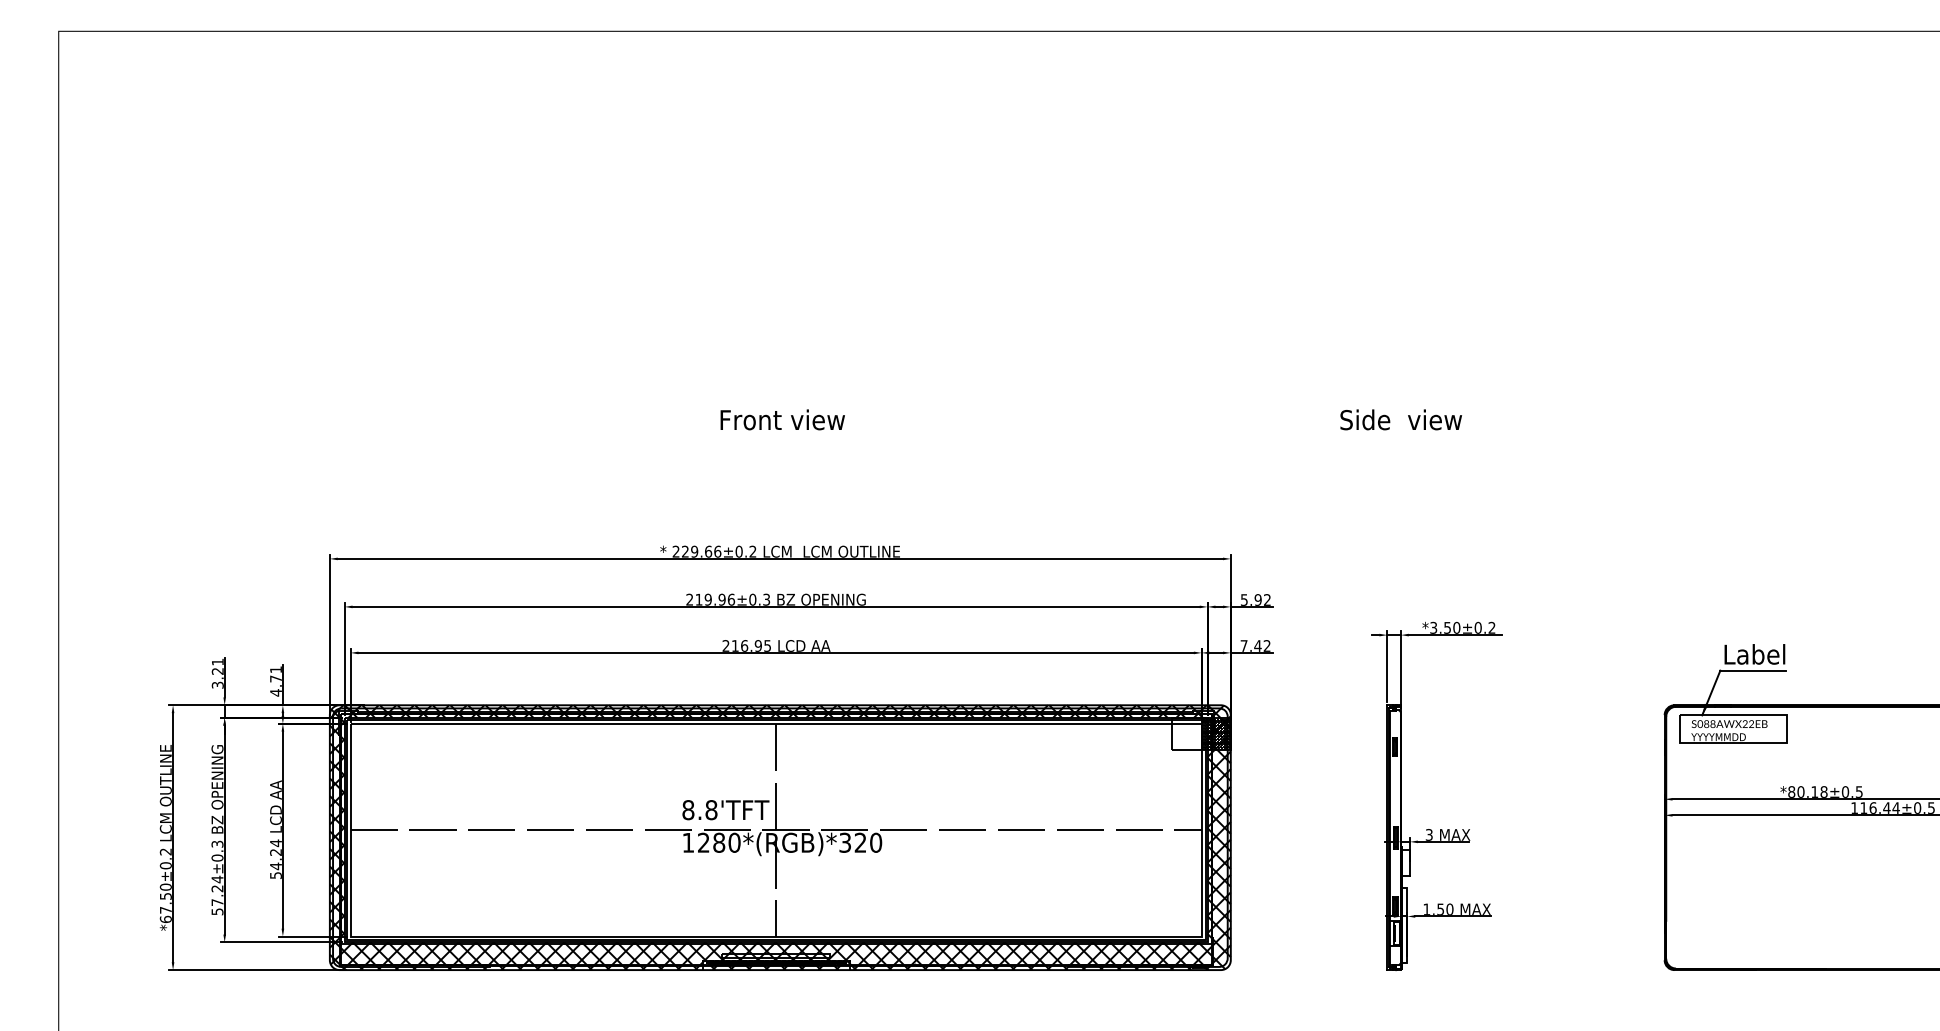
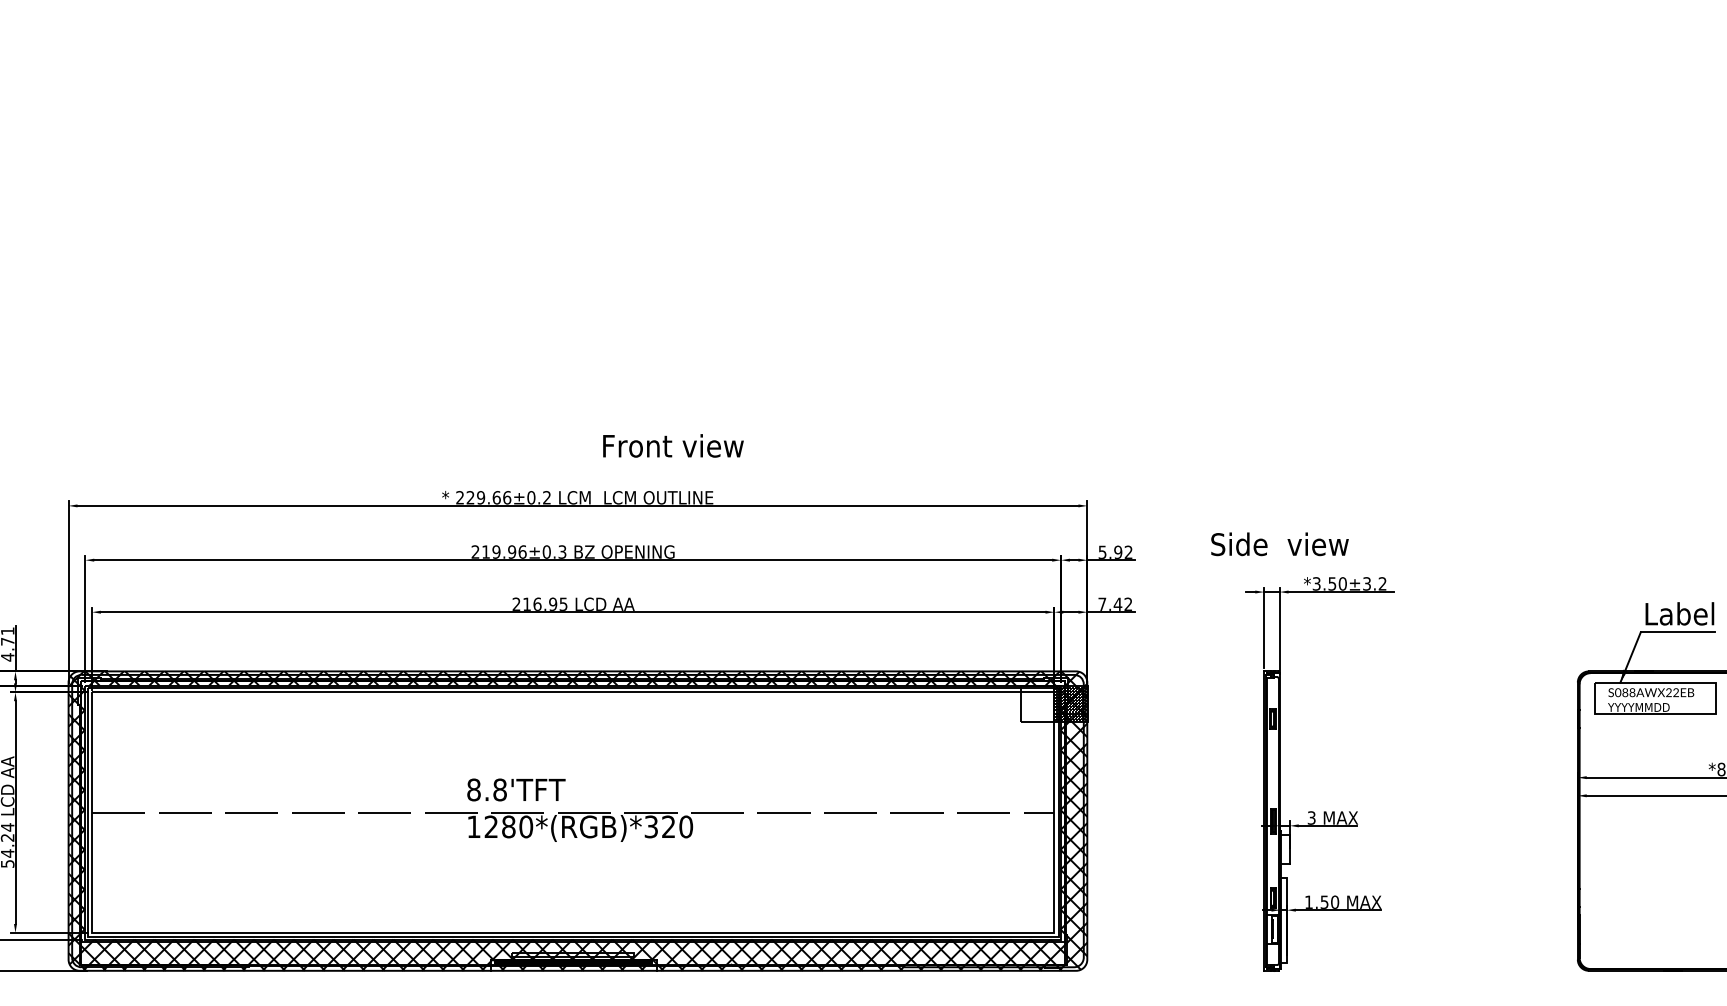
text: (782, 419) -> (673, 445), moved
text: (1400, 419) -> (1279, 543), moved
text: (1477, 627) -> (1366, 583), *3.50±0.2 -> *3.50±3.2
line: (776, 829) -> (573, 811), removed

